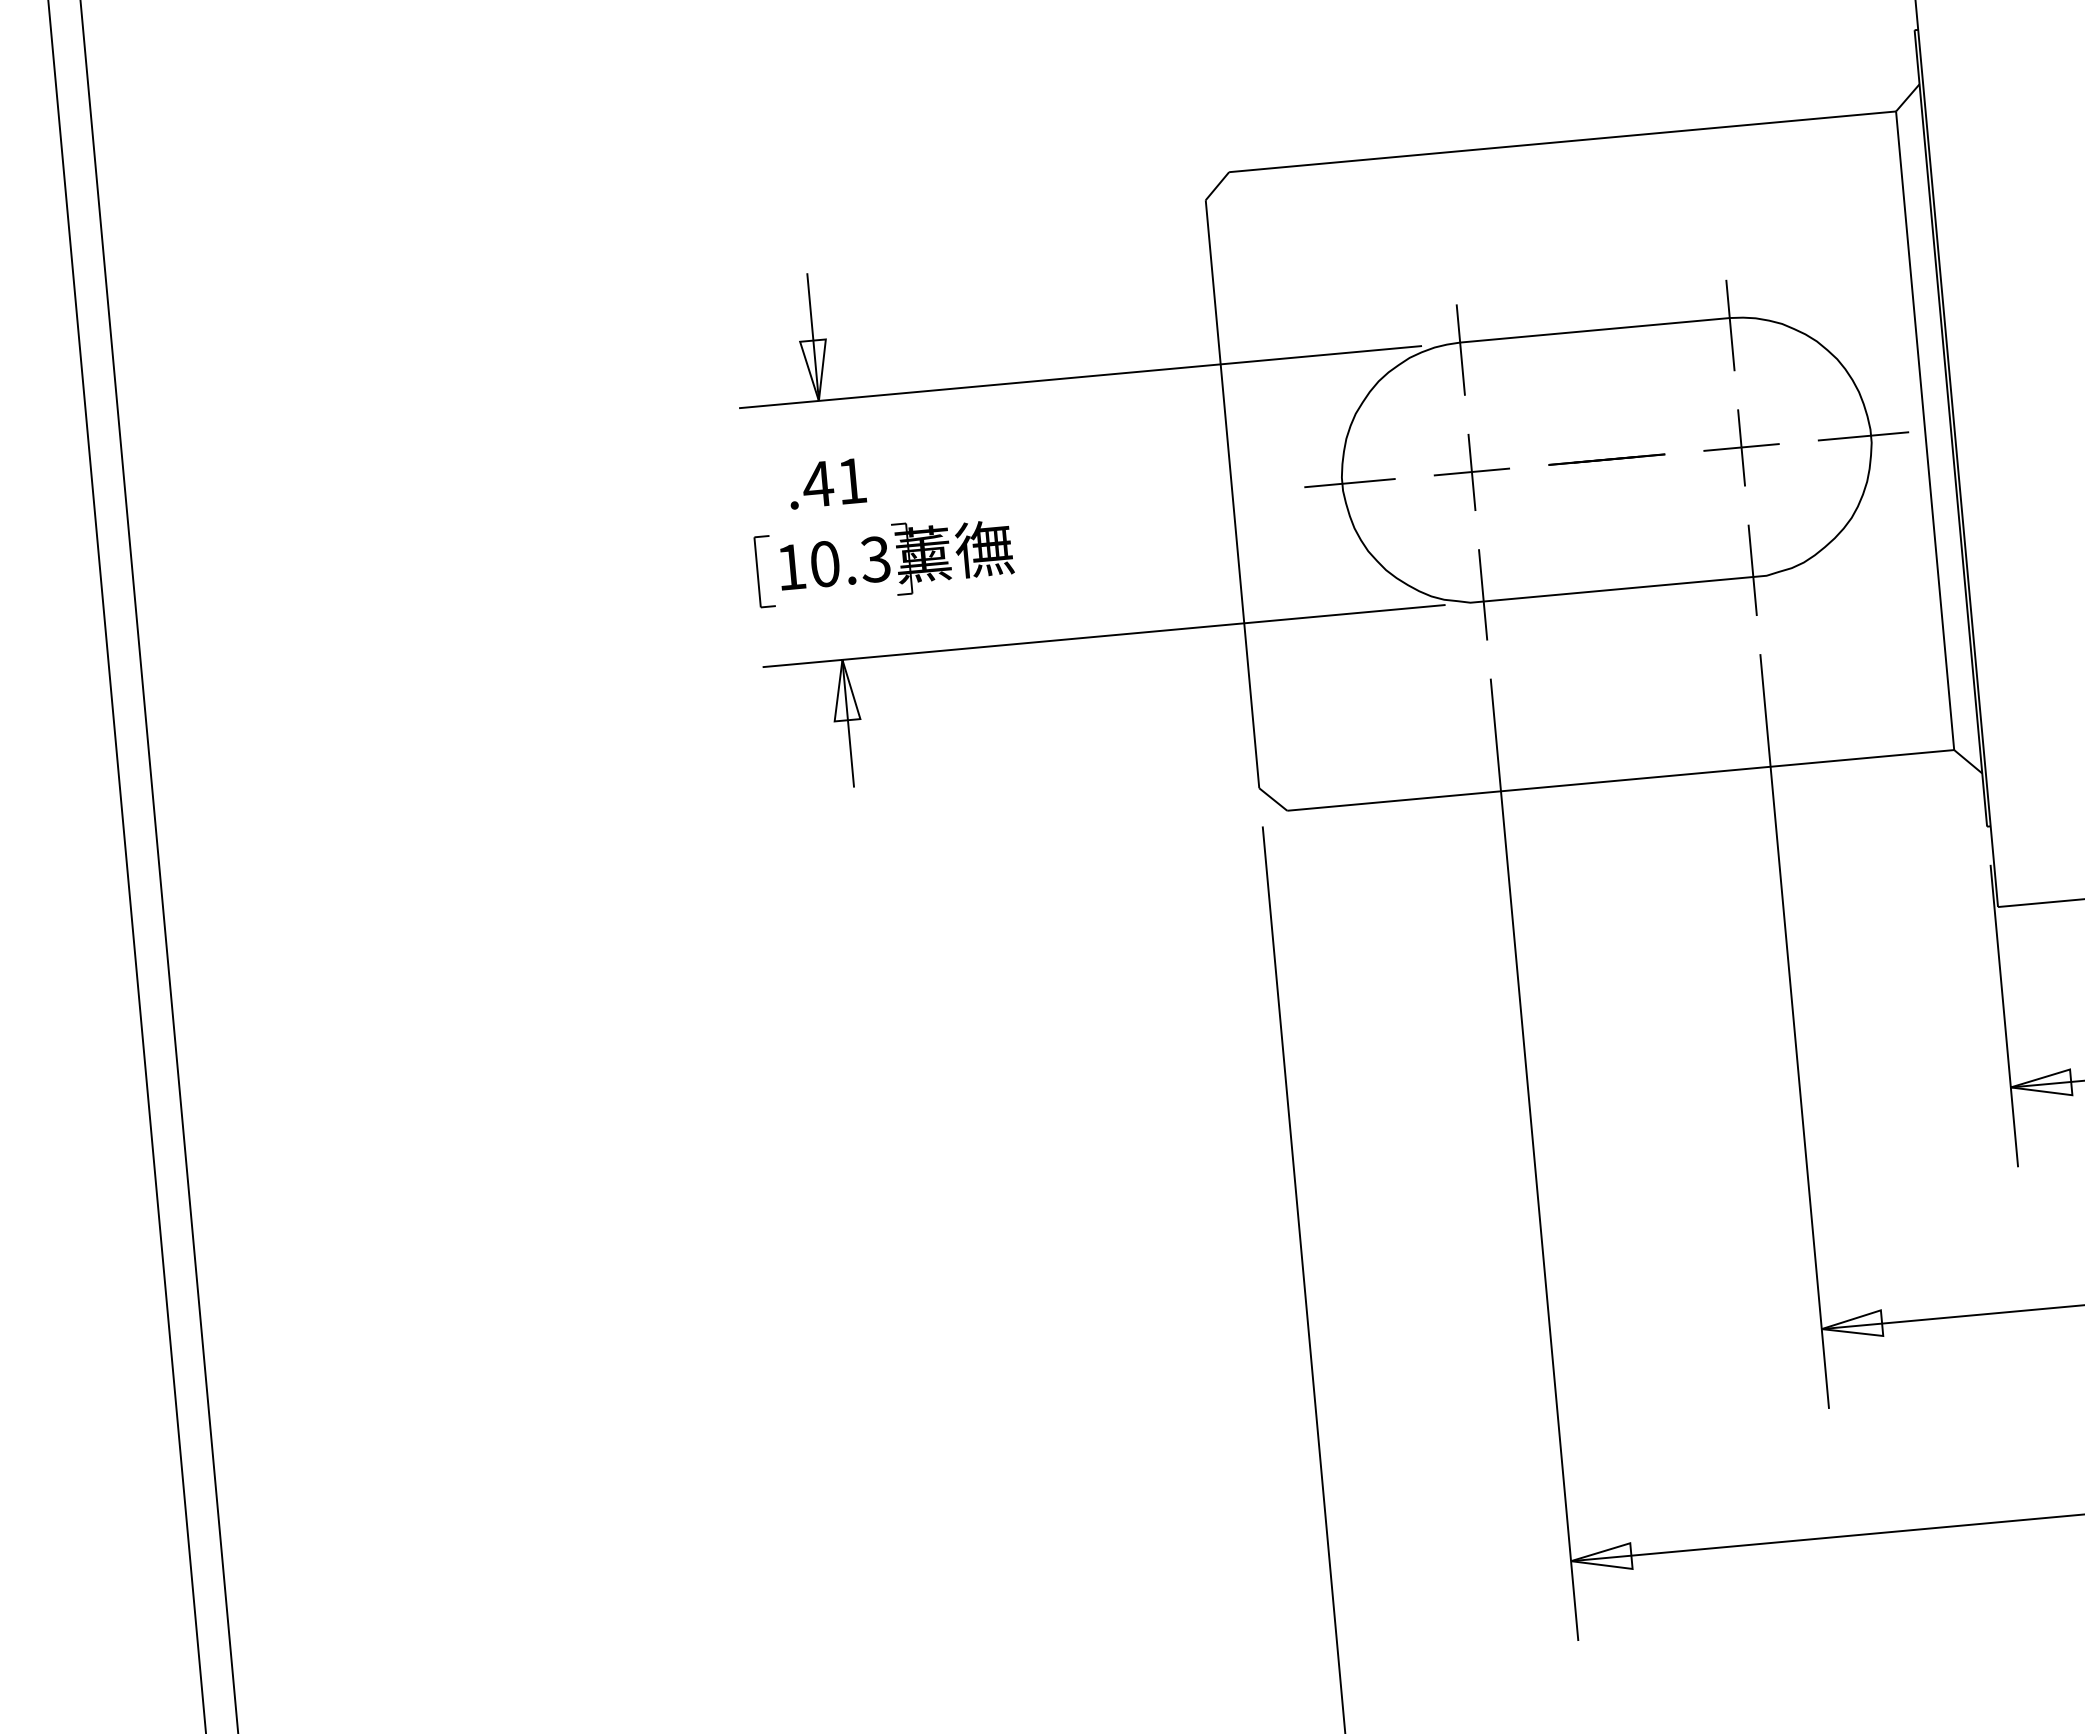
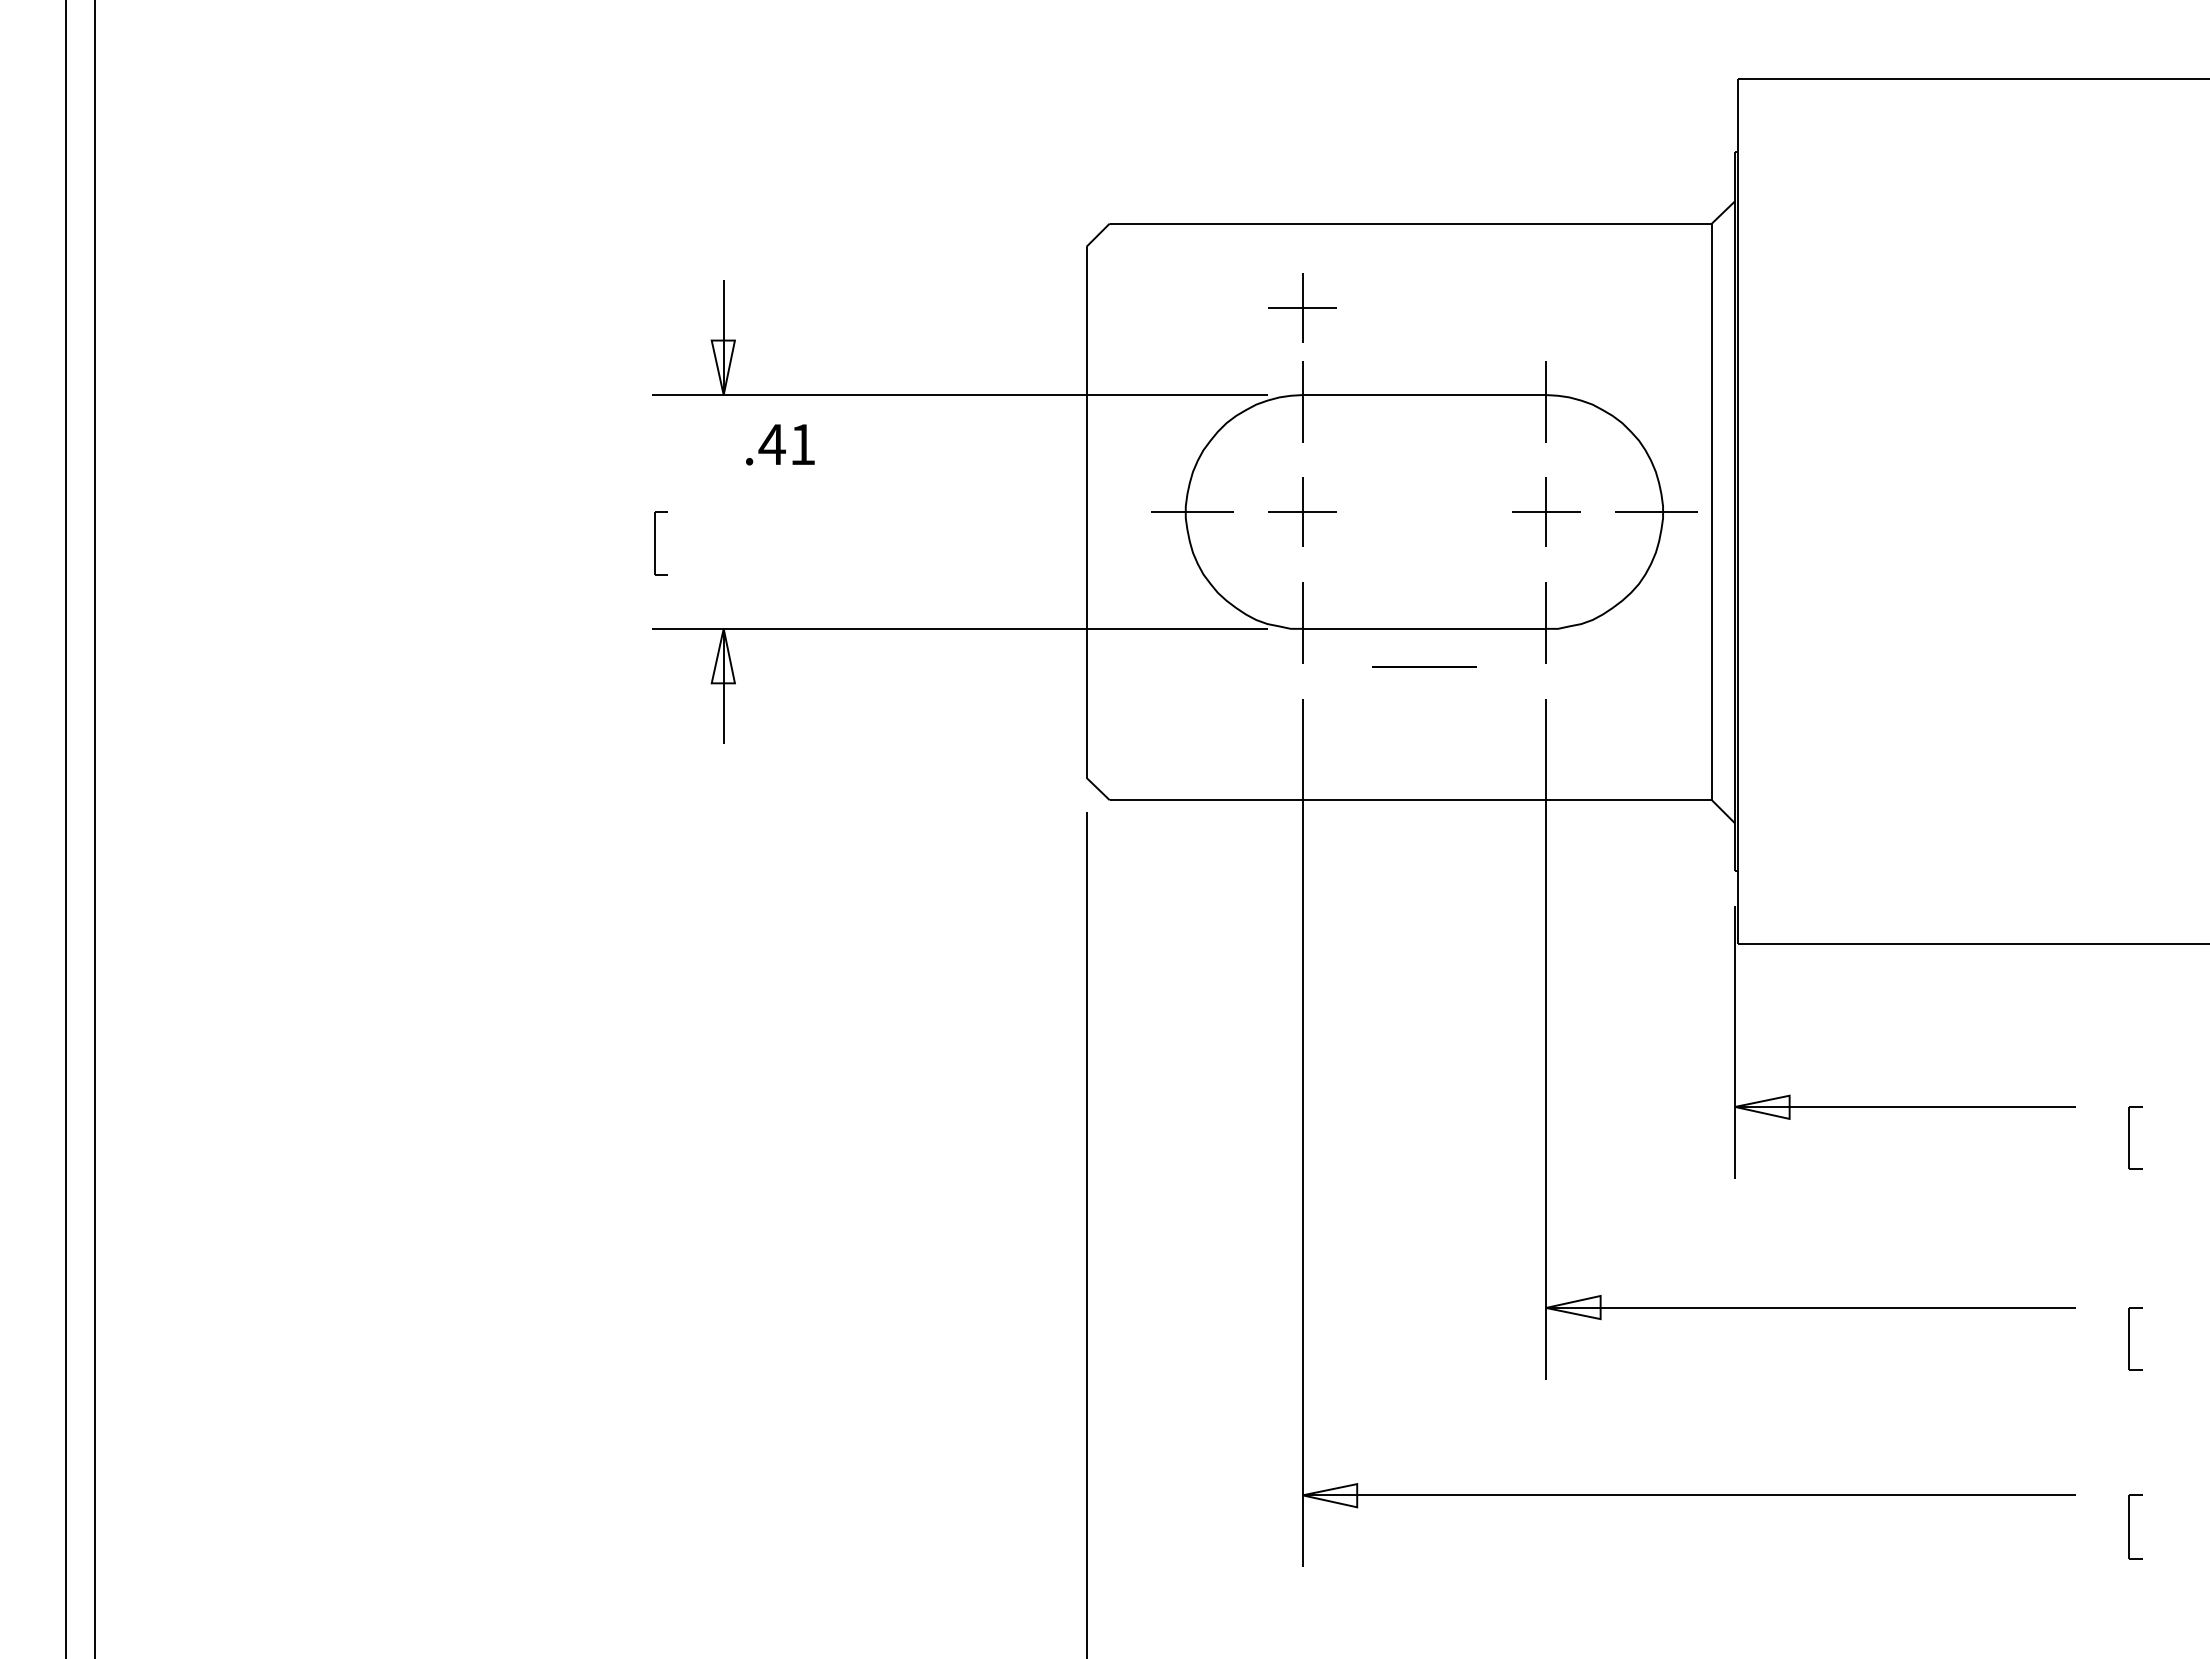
part: (1451, 245) -> (1302, 307), added
line: (1606, 459) -> (1424, 666), moved
text: (827, 483) -> (780, 444), moved
part: (896, 559) -> (780, 543), removed

